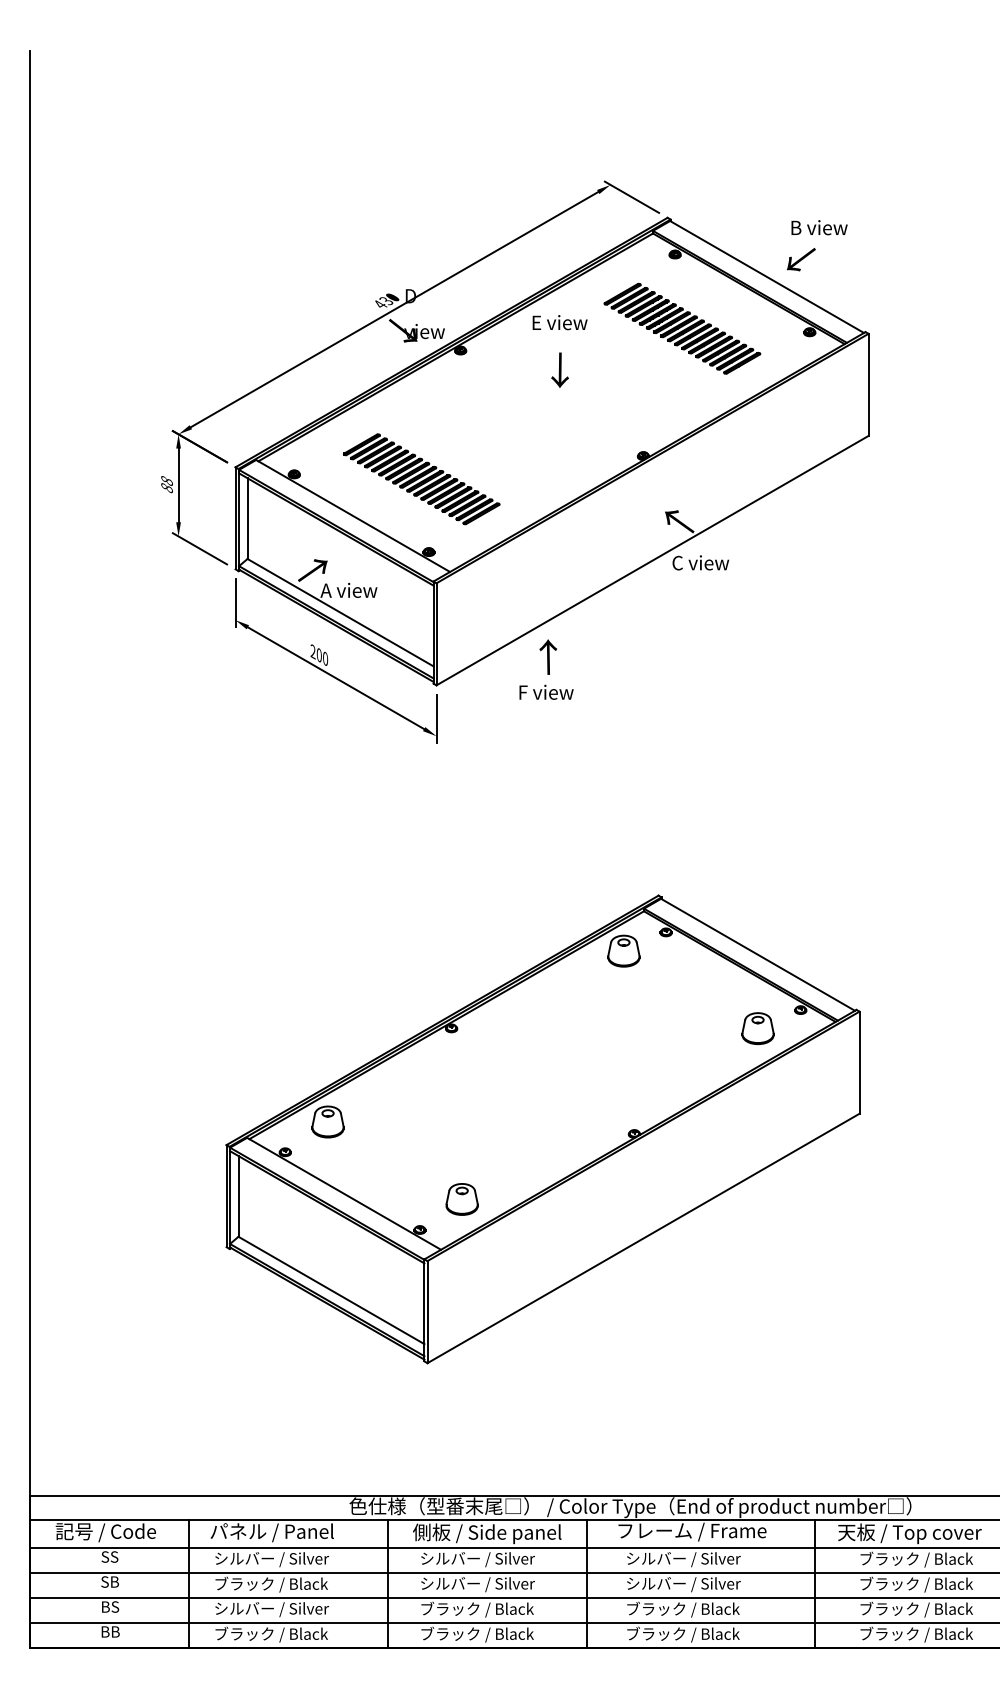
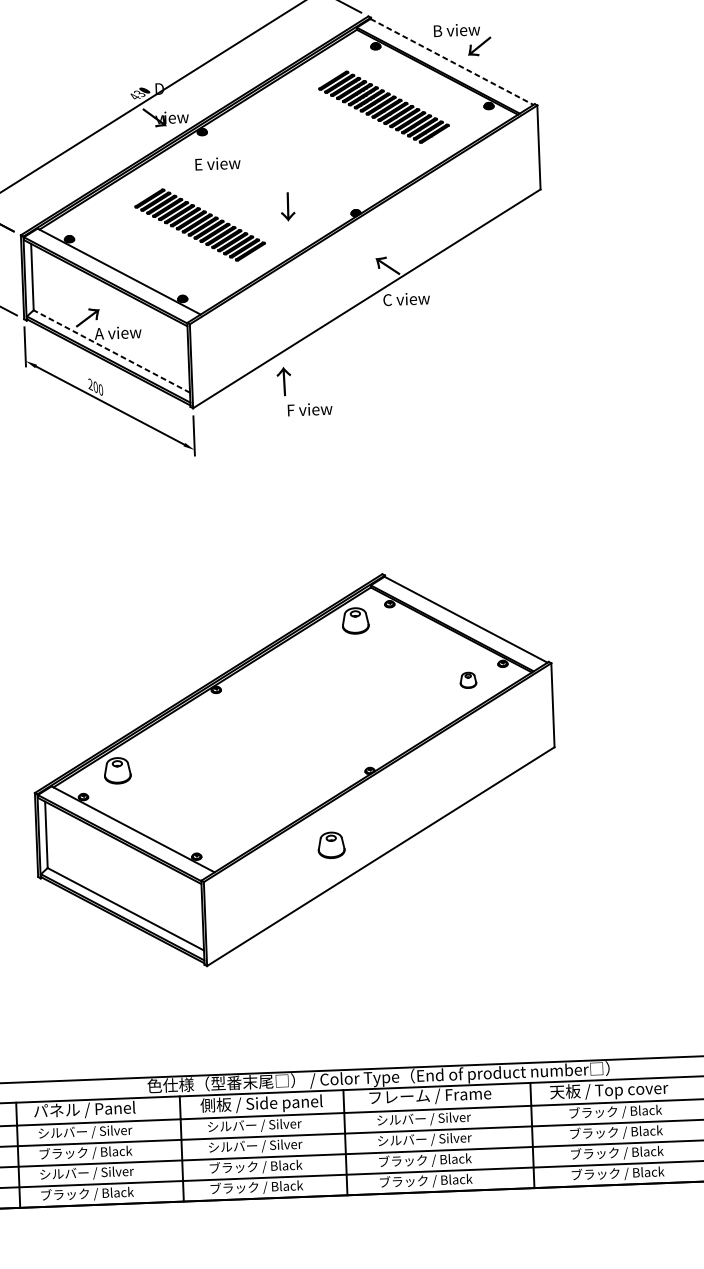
text: (819, 227) -> (456, 30), moved
line: (767, 277) -> (452, 62), solid -> dashed
text: (559, 322) -> (217, 163), moved
text: (559, 369) -> (287, 206), moved
part: (421, 479) -> (200, 225), moved
line: (340, 612) -> (111, 351), solid -> dashed
text: (546, 691) -> (310, 408), moved
part: (757, 1028) -> (467, 680), size x0.6
part: (461, 1199) -> (330, 845), moved

